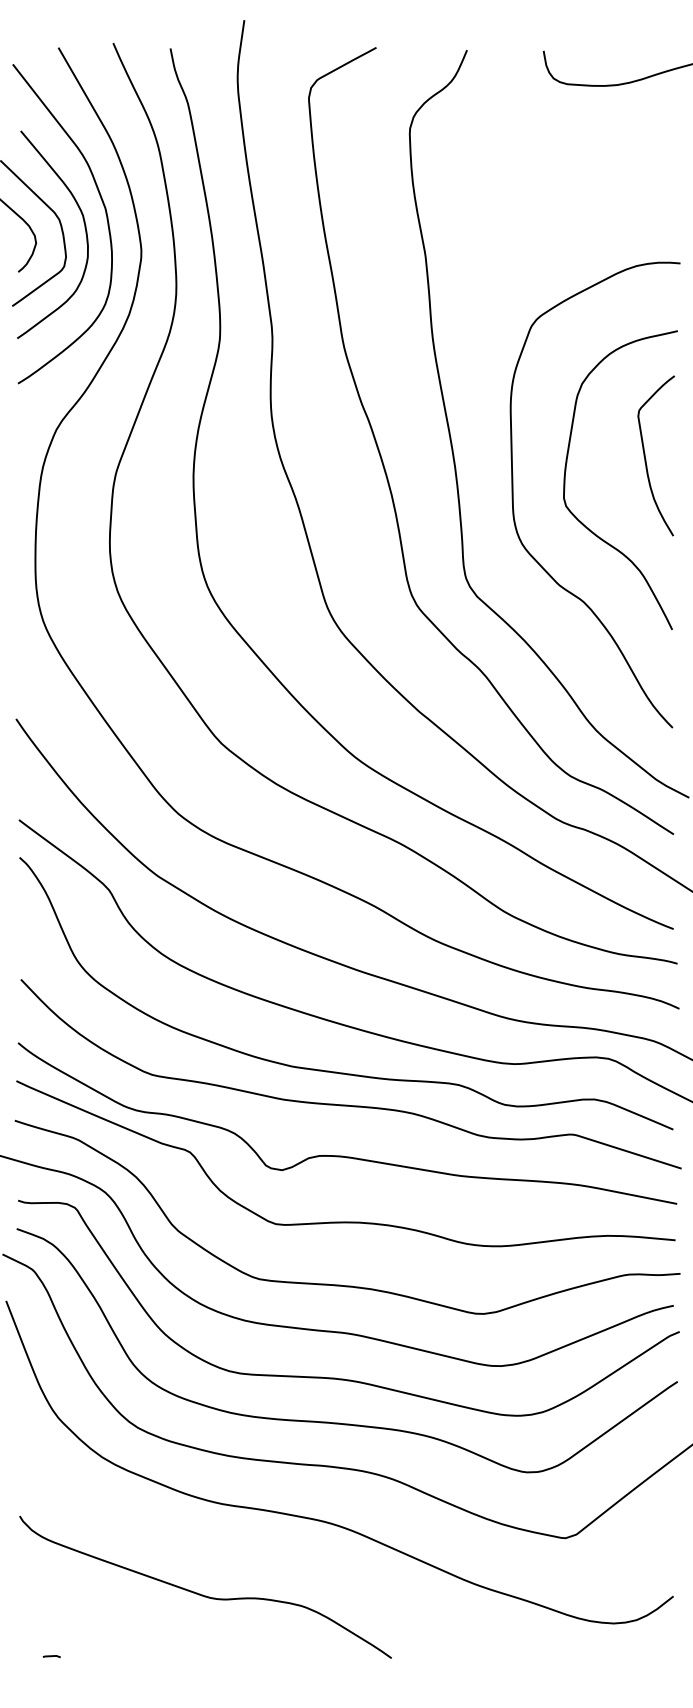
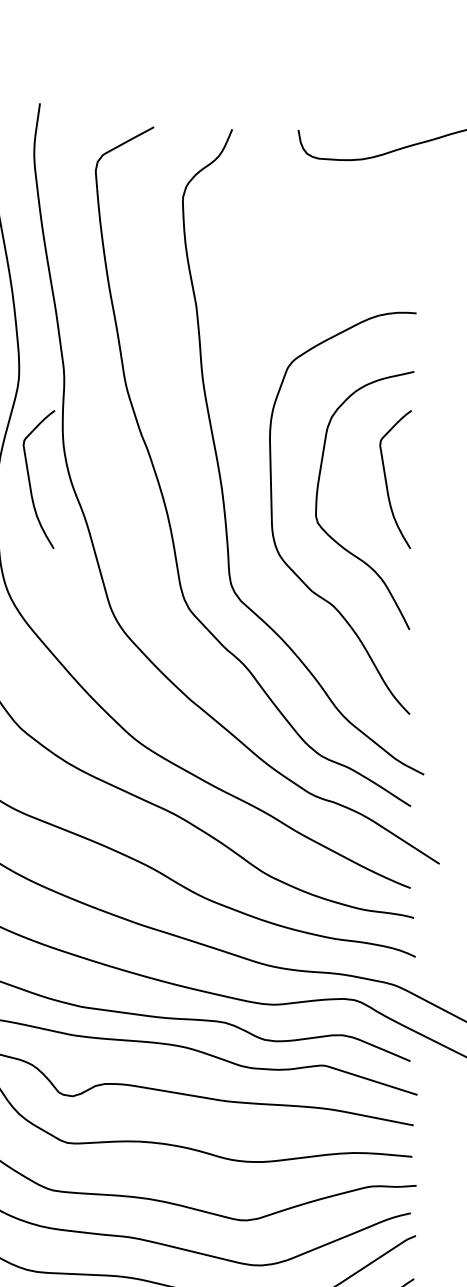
curve: (233, 459) -> (30, 482), added

